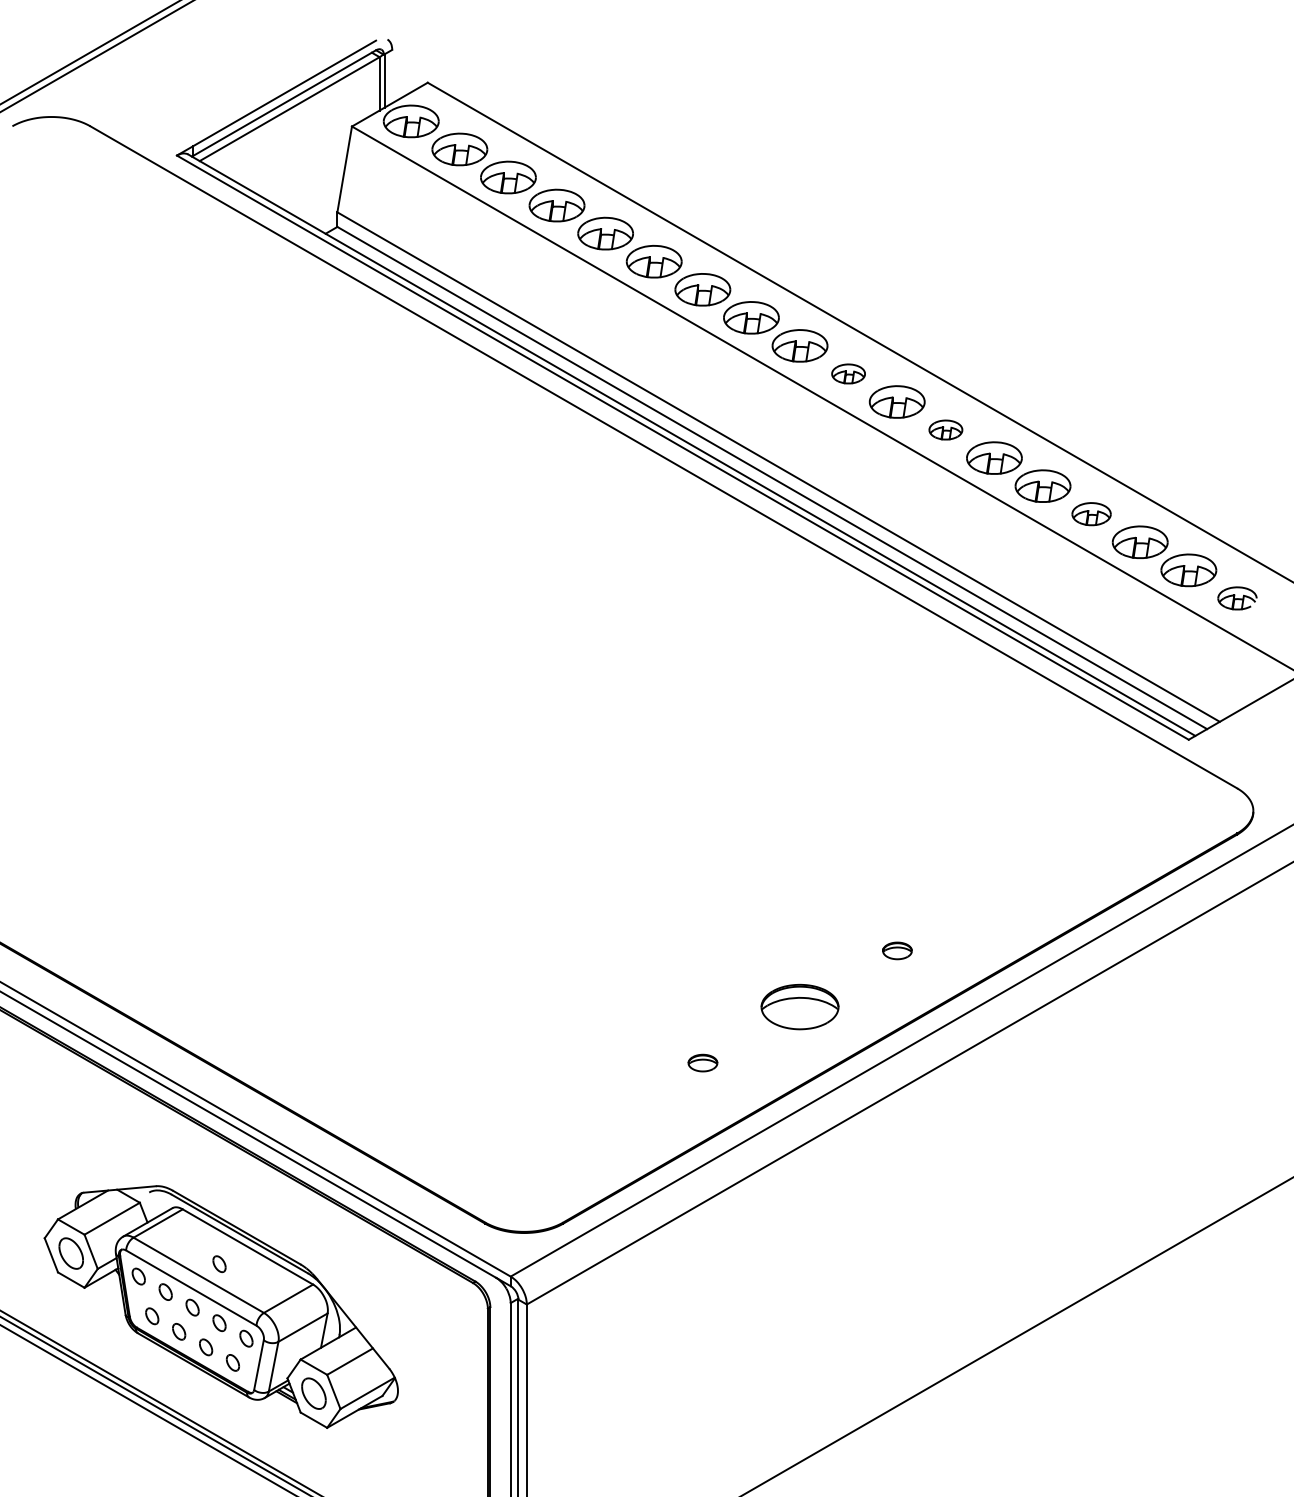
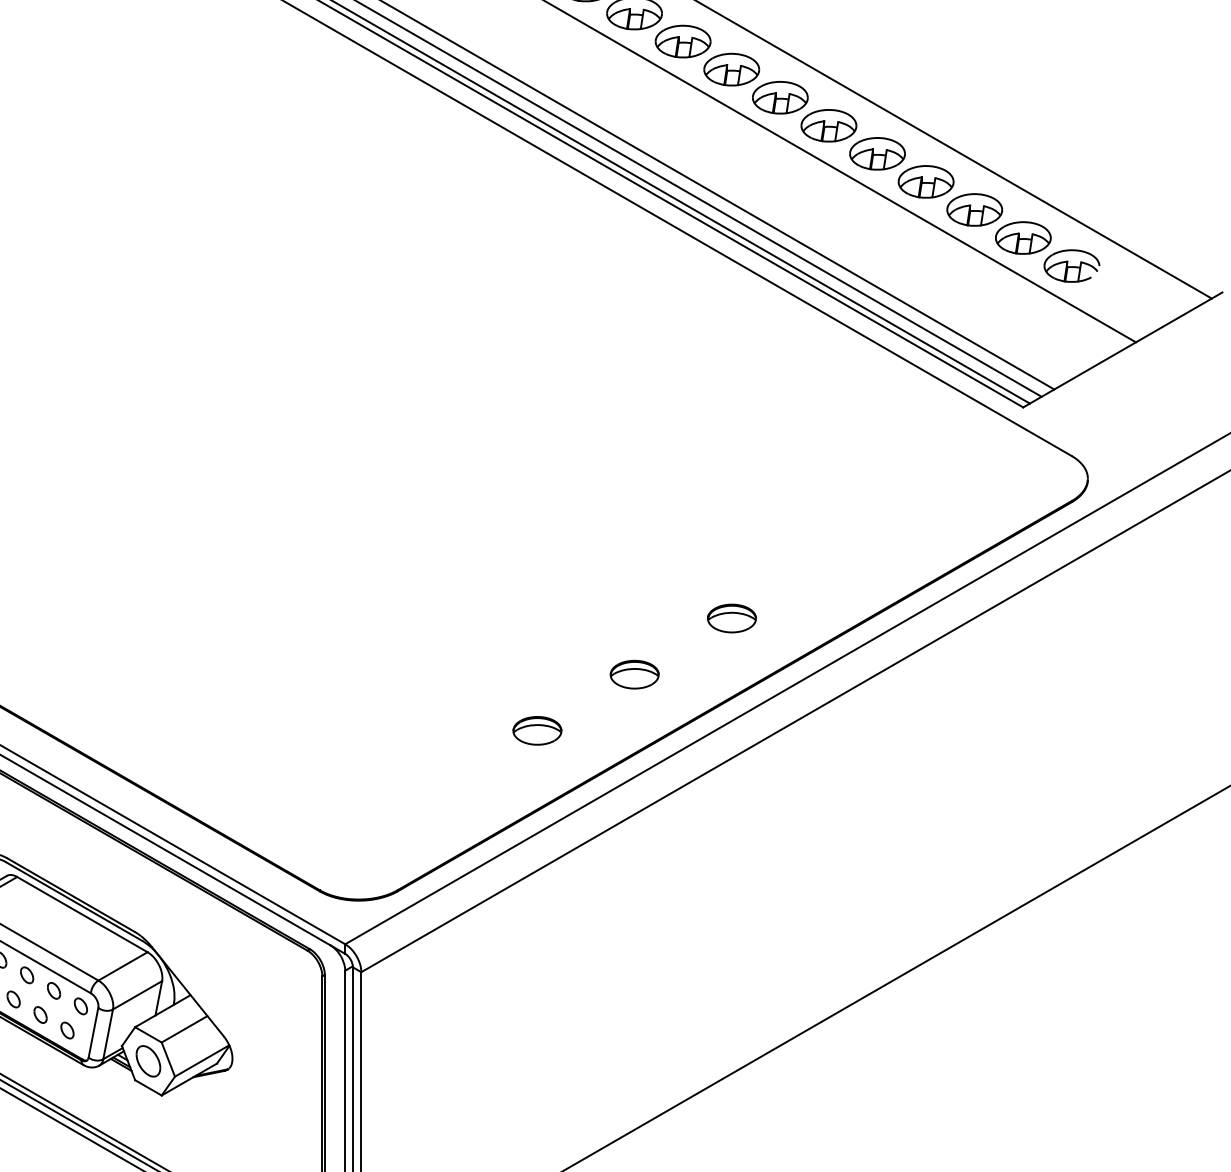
part: (848, 373) -> (683, 41), size x1.67
part: (945, 429) -> (780, 97), size x1.67
part: (1091, 513) -> (926, 181), size x1.43
part: (1237, 598) -> (1072, 266), size x1.43
part: (897, 950) -> (732, 618), size x1.67
part: (800, 1006) -> (635, 674), size x0.62
part: (702, 1062) -> (537, 730), size x1.67
part: (219, 1264) -> (54, 932), removed

